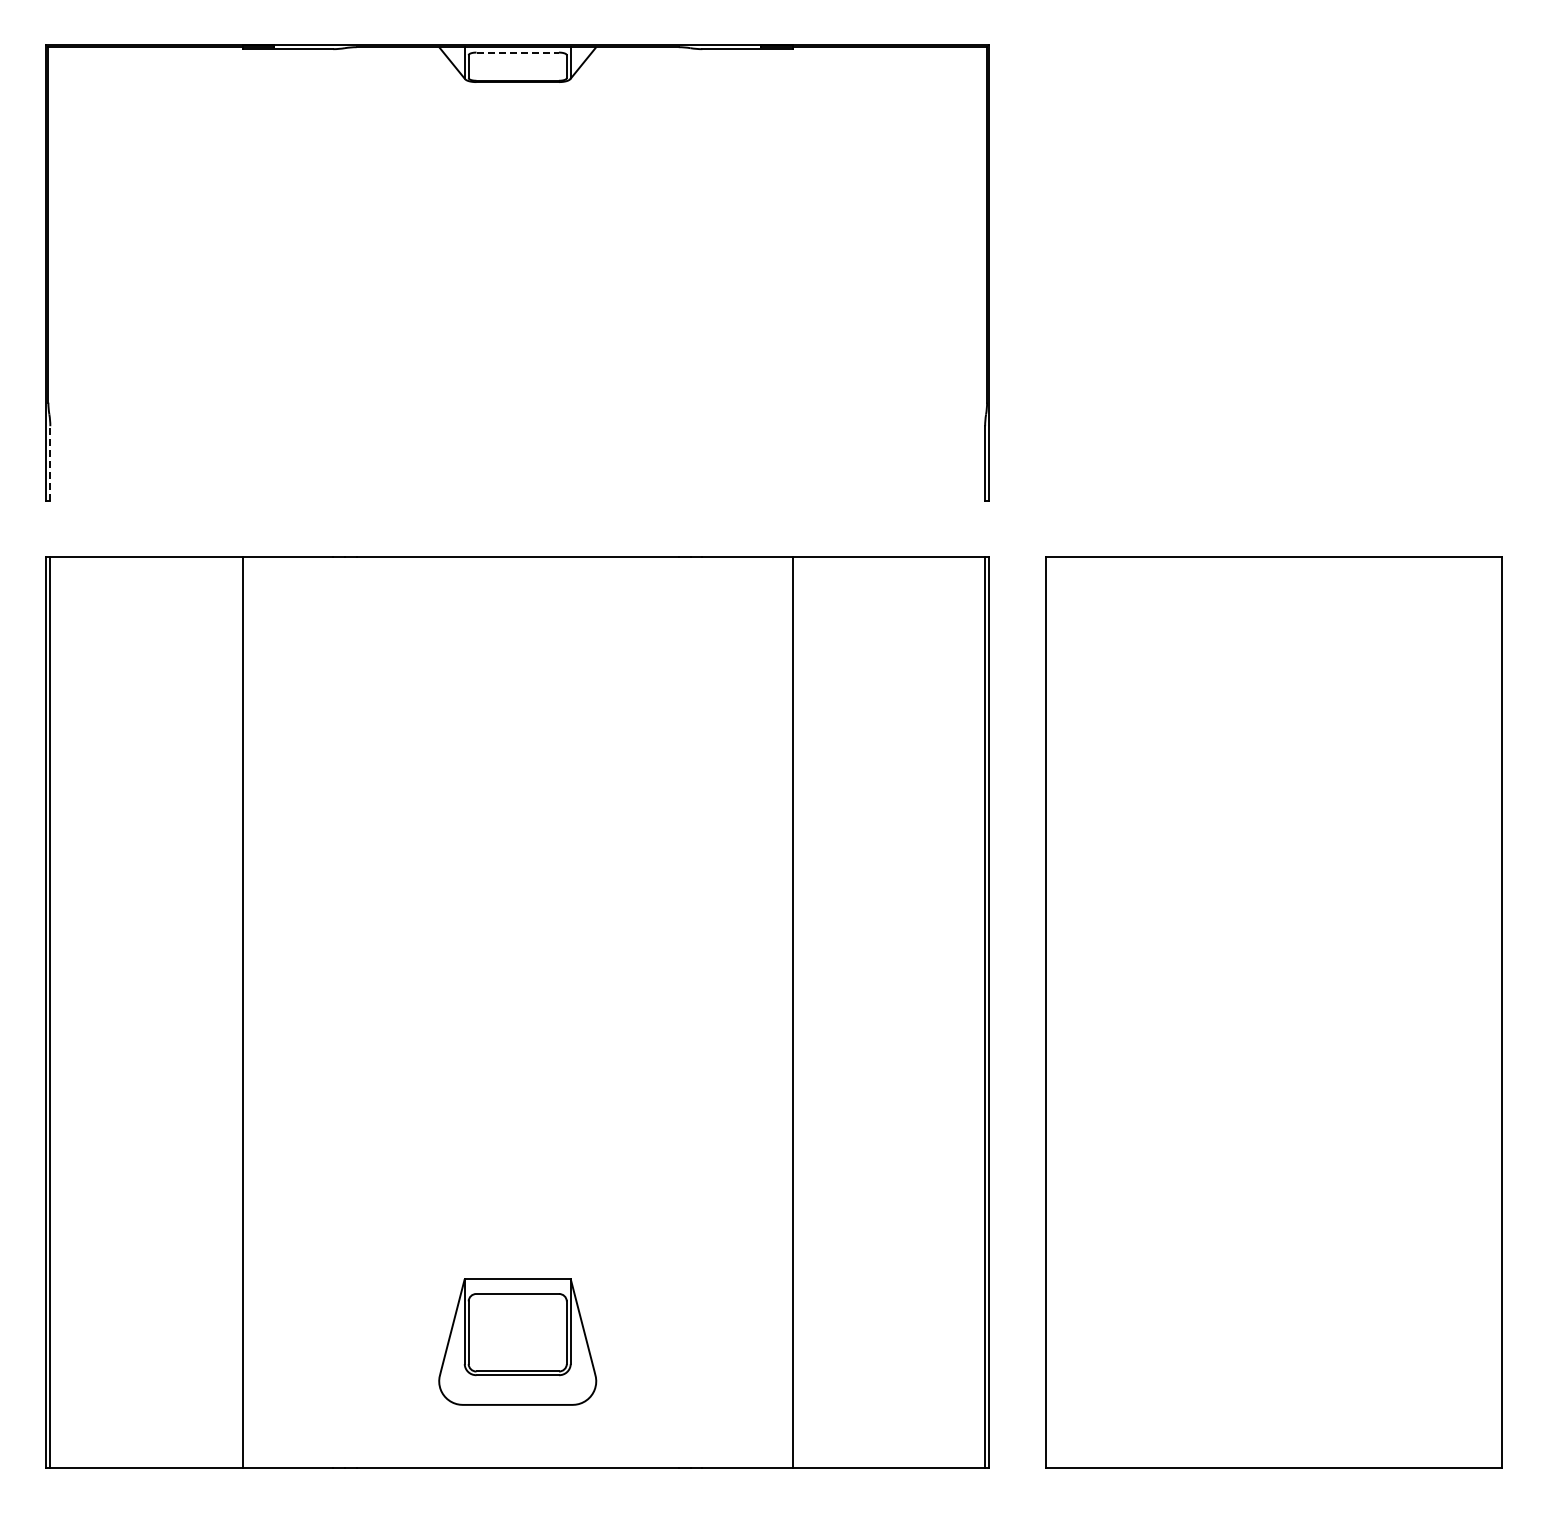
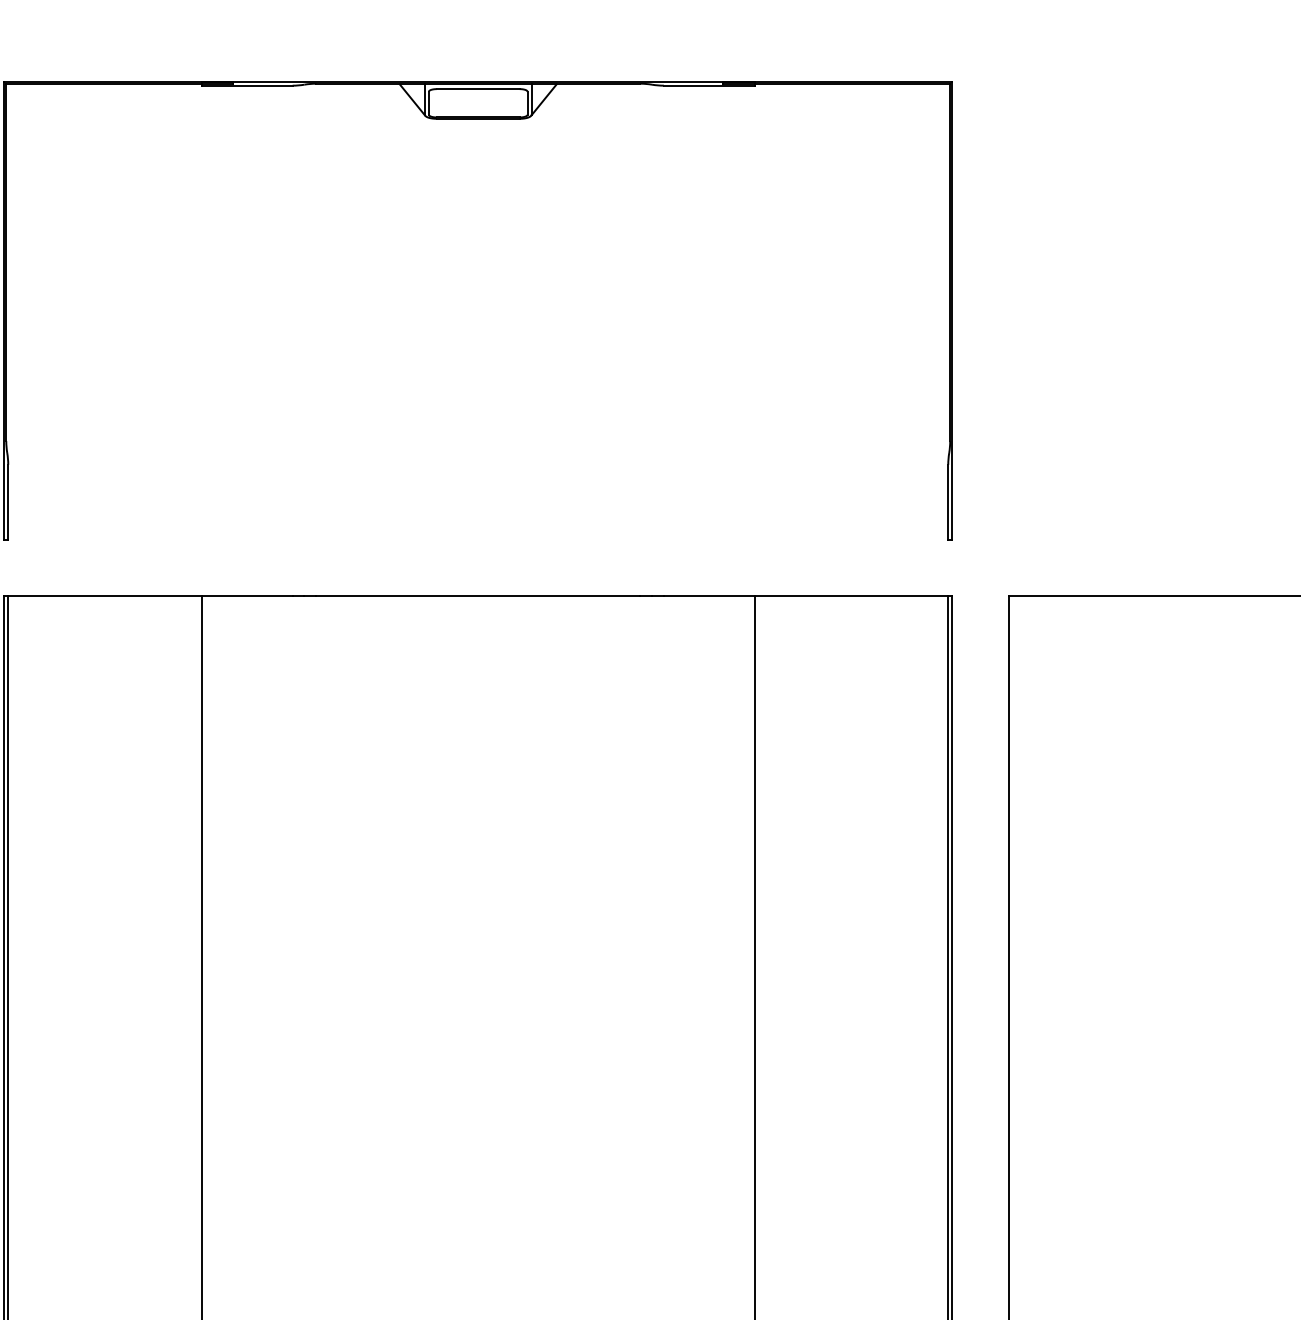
line: (518, 52) -> (479, 89), dashed -> solid
line: (50, 463) -> (8, 502), dashed -> solid

